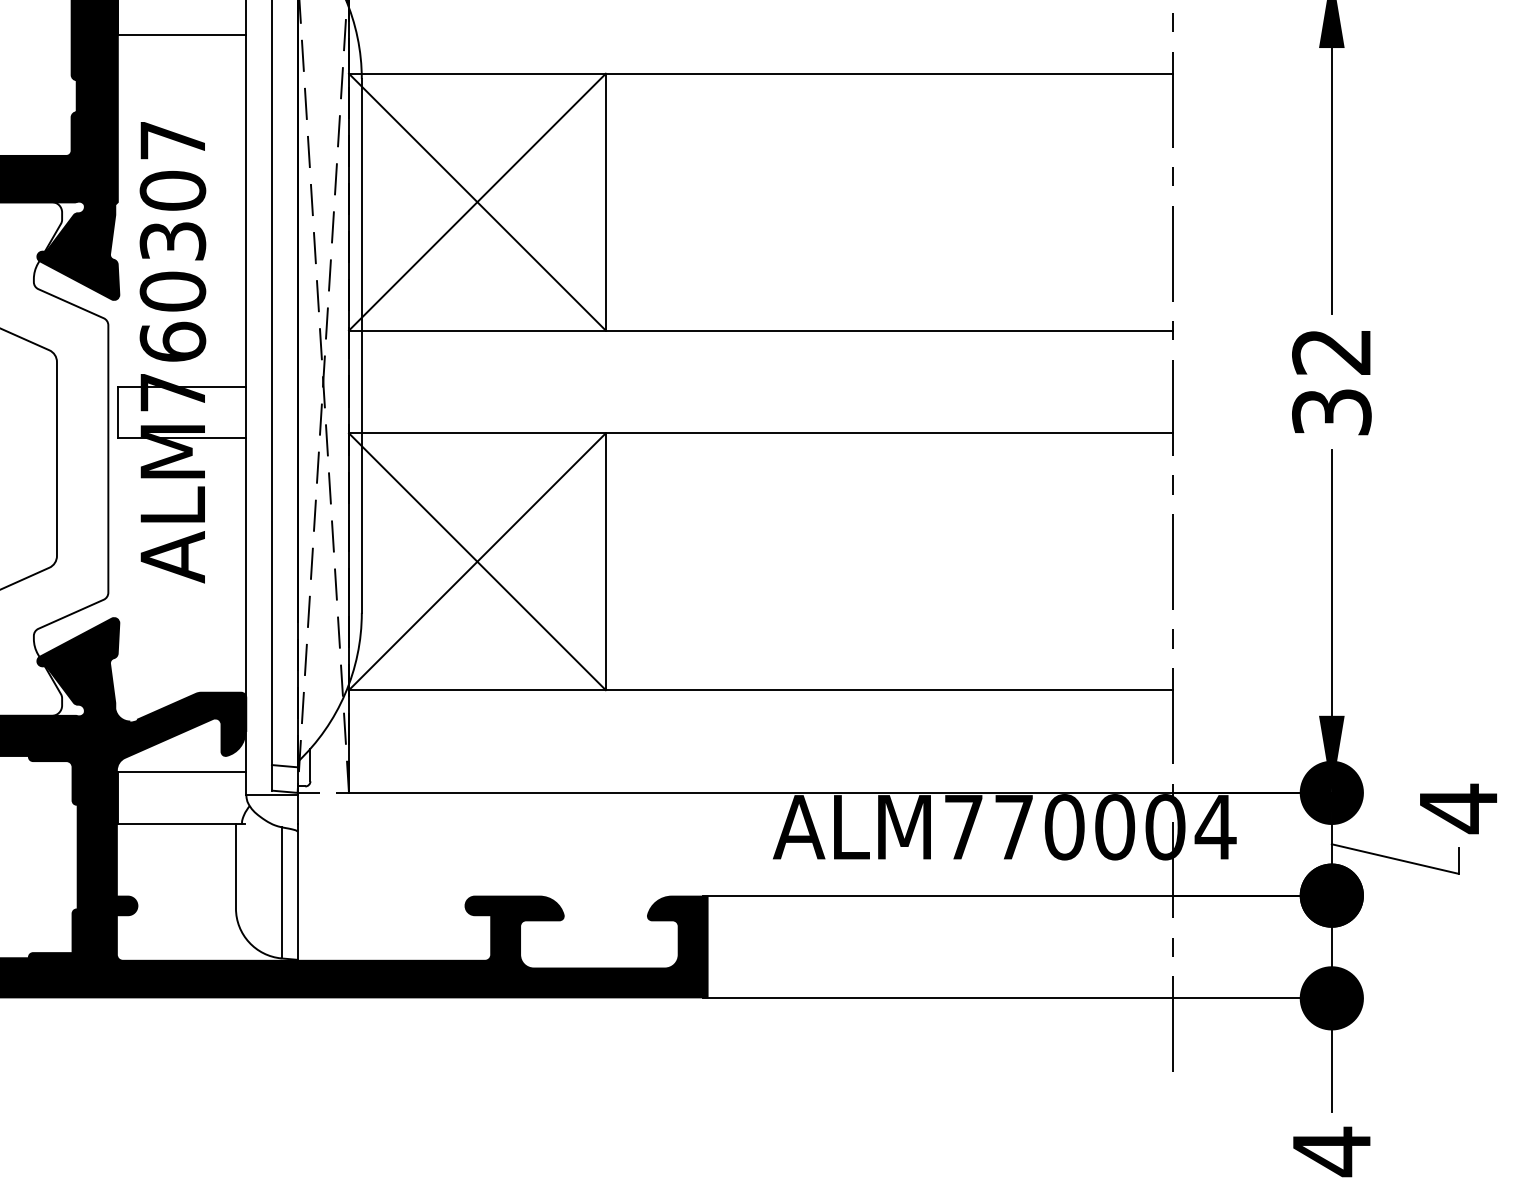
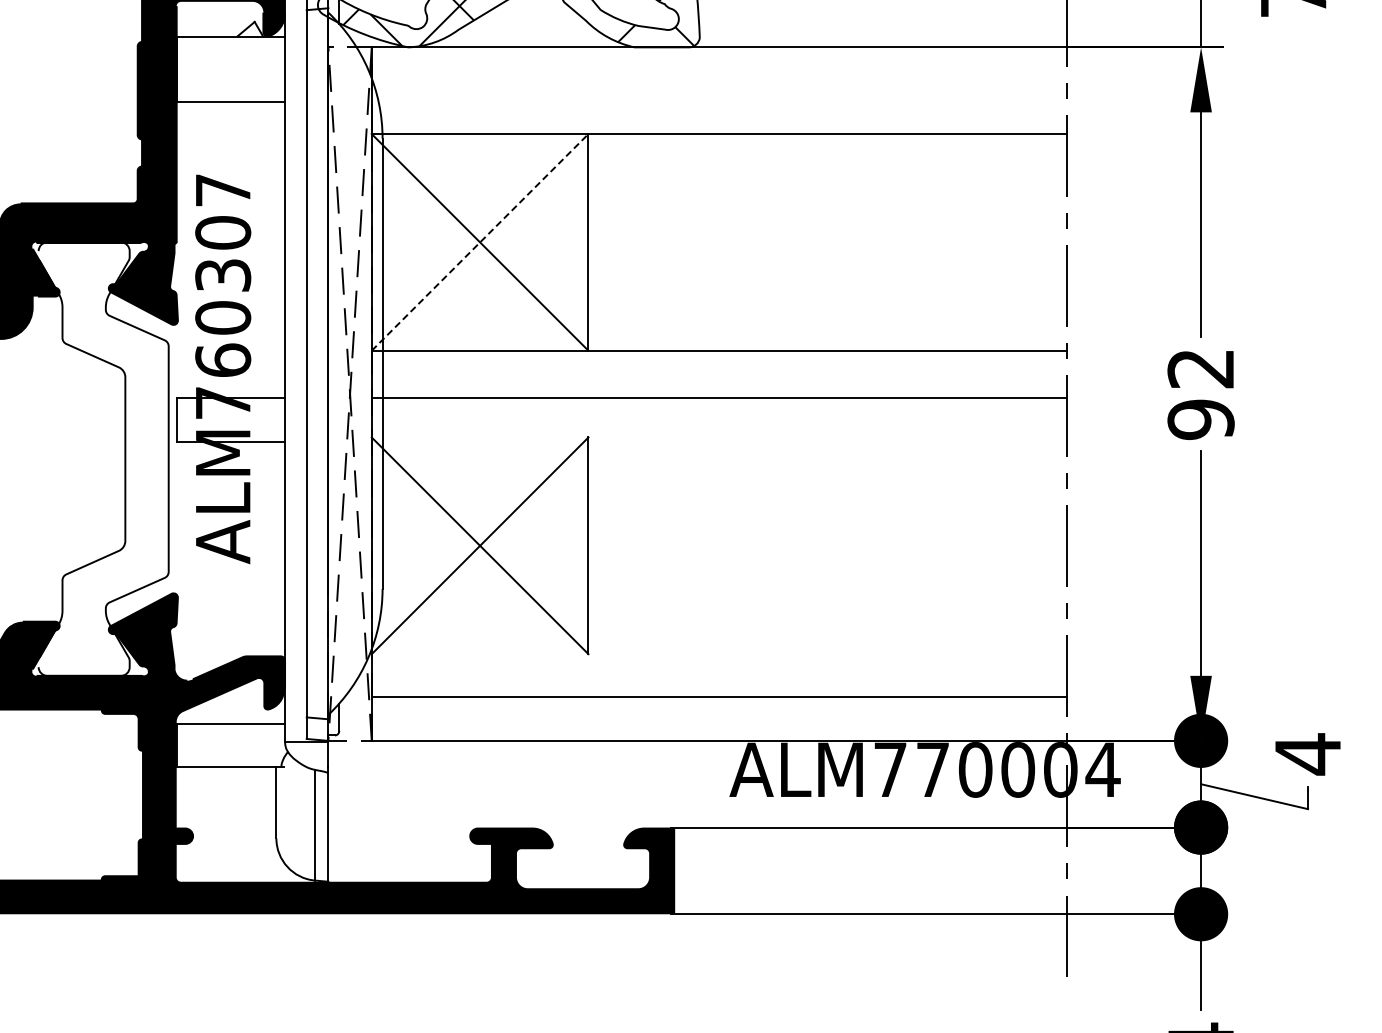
line: (477, 202) -> (480, 242), solid -> dashed
text: (1331, 412) -> (1200, 419), 32 -> 92
line: (761, 433) -> (719, 398), moved
line: (761, 690) -> (719, 697), moved

